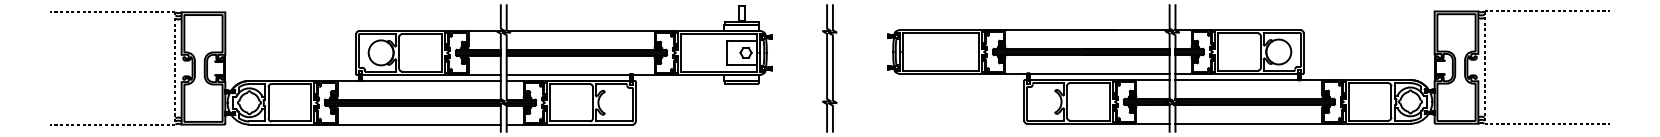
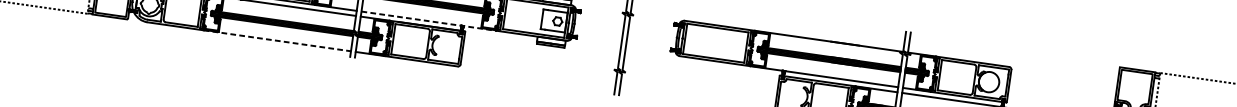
line: (590, 74) -> (429, 21), solid -> dashed
line: (410, 124) -> (277, 40), solid -> dashed

